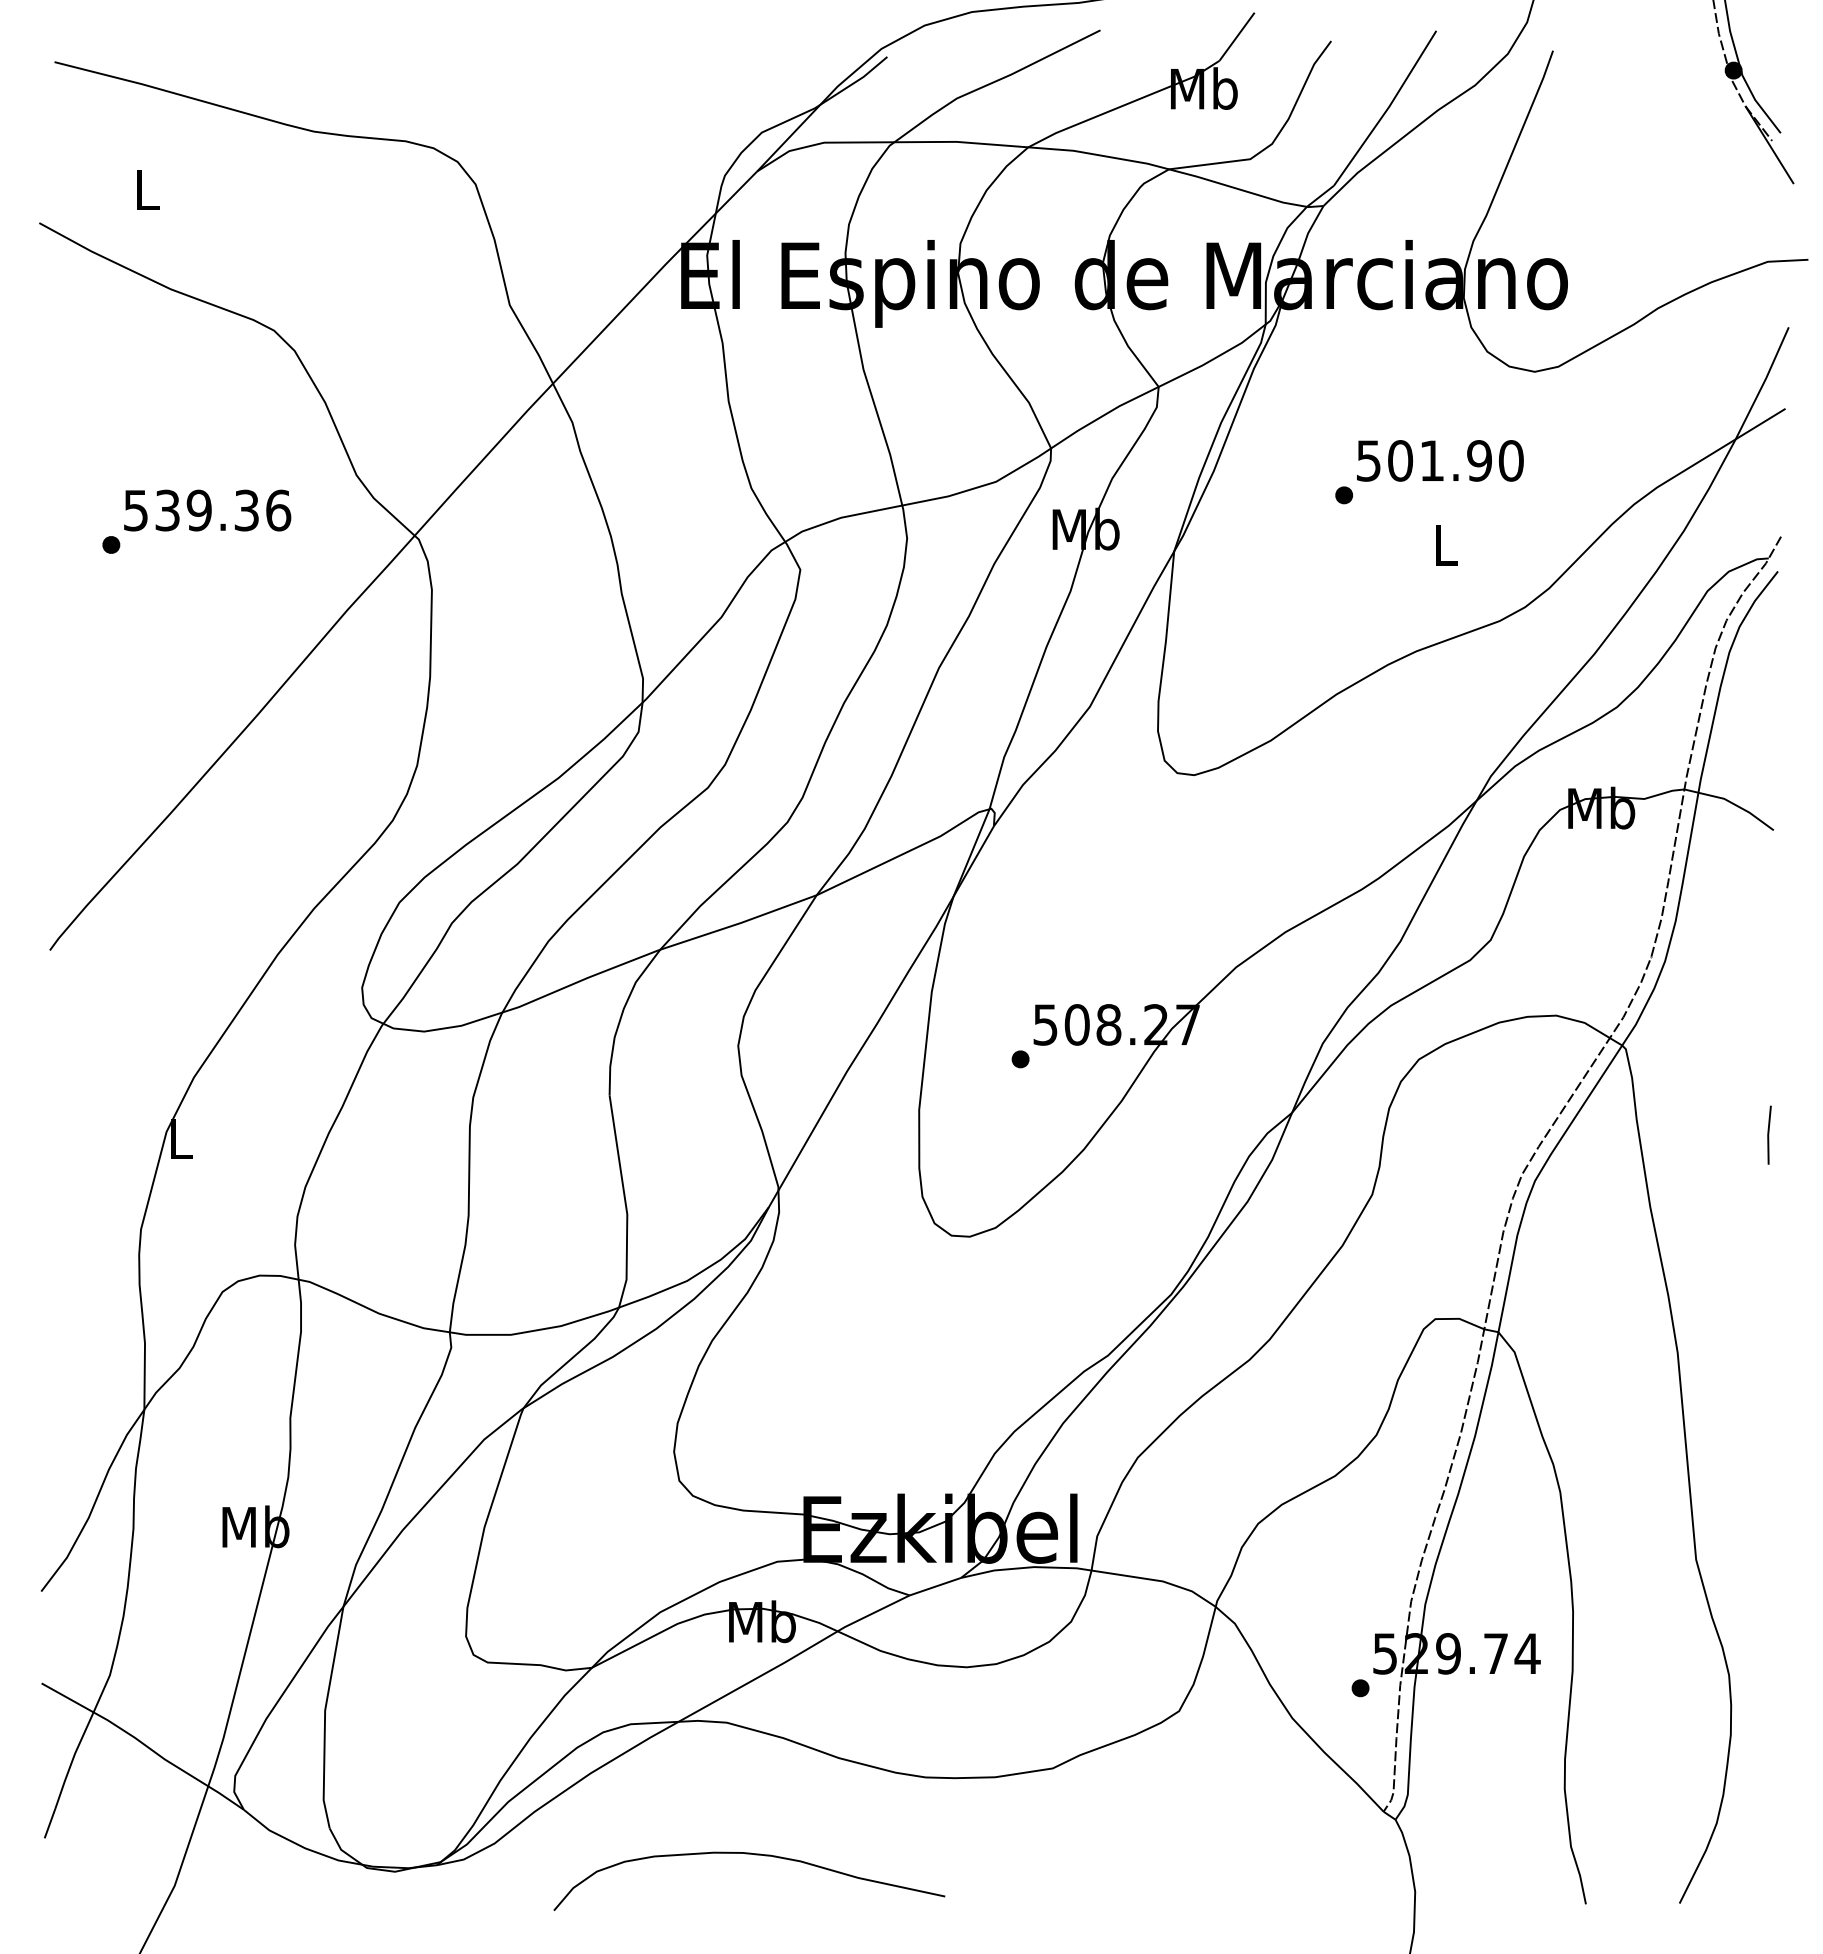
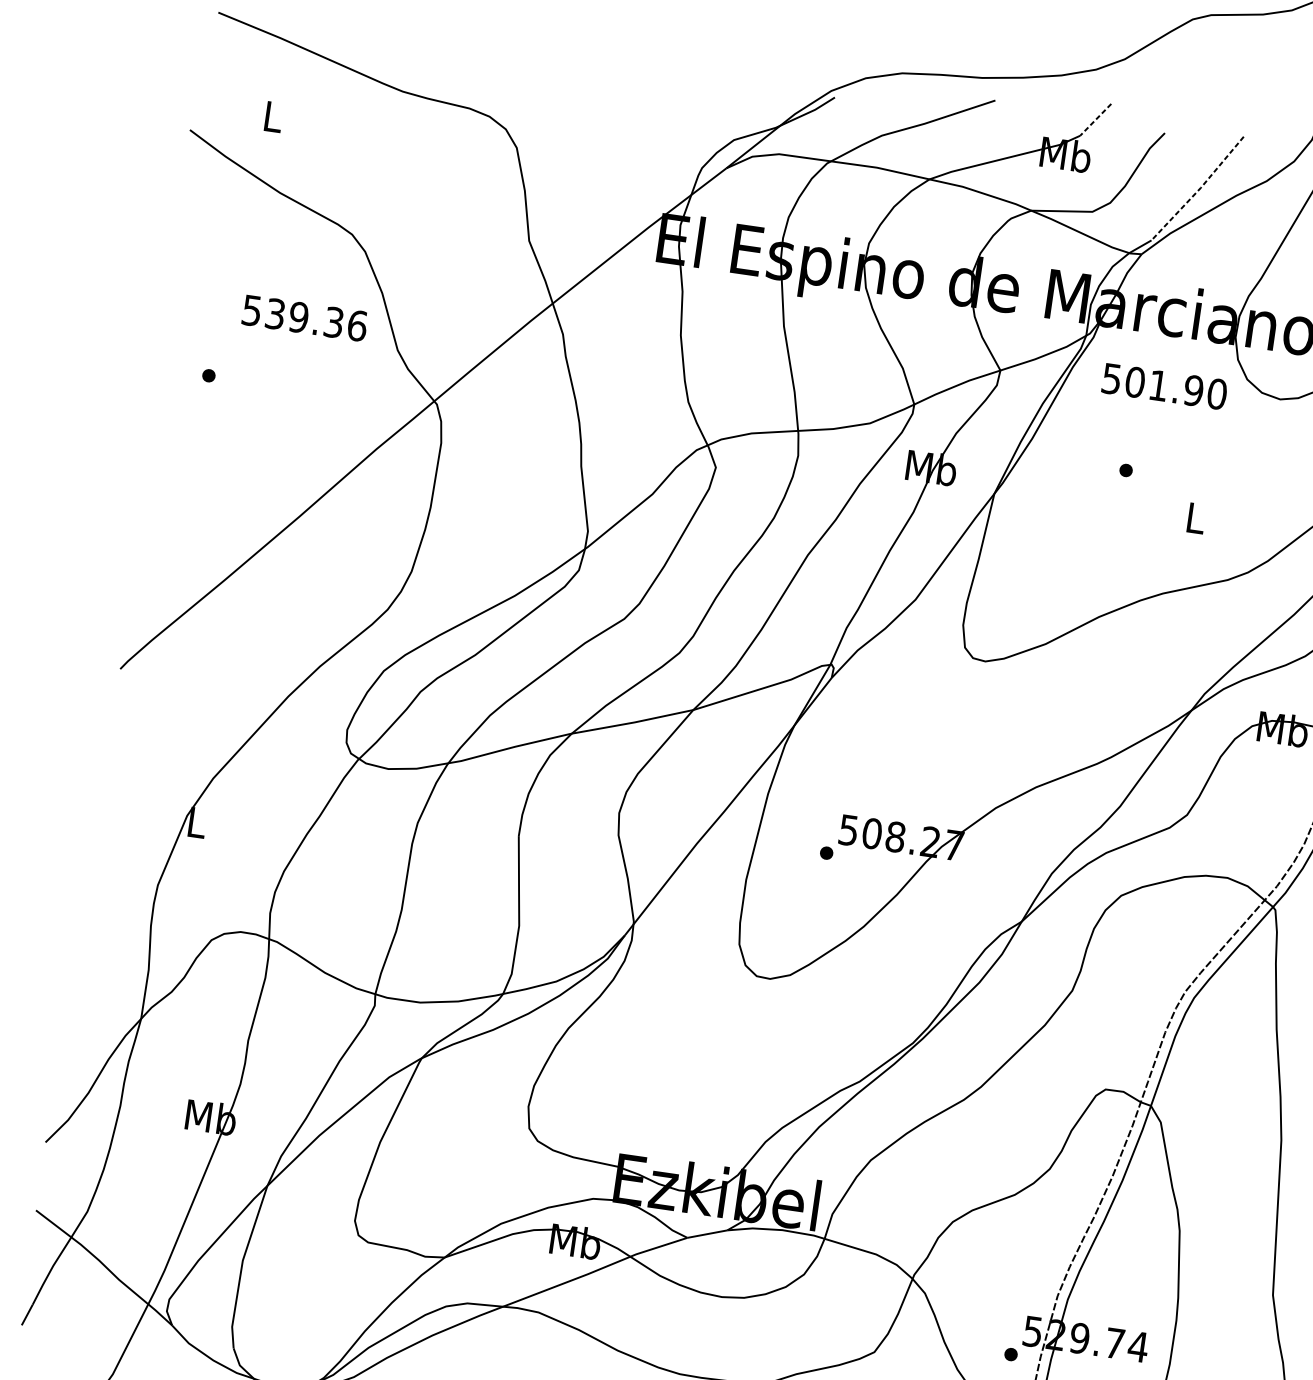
line: (1237, 36) -> (1096, 119), solid -> dashed
line: (1387, 109) -> (1199, 189), solid -> dashed
text: (1440, 460) -> (1164, 386), moved
text: (207, 510) -> (304, 318), moved

